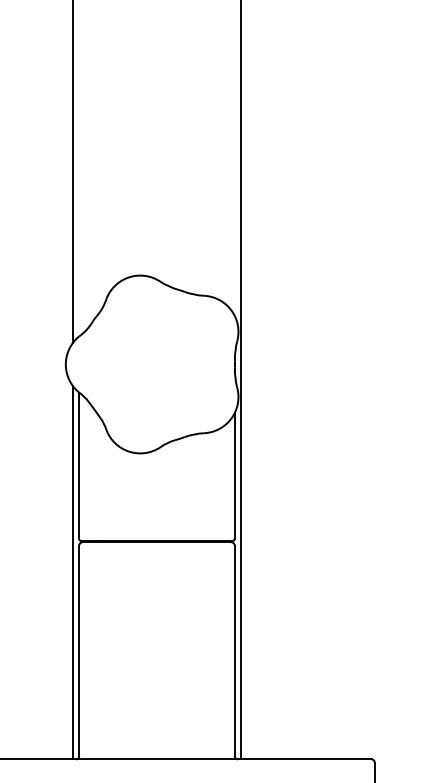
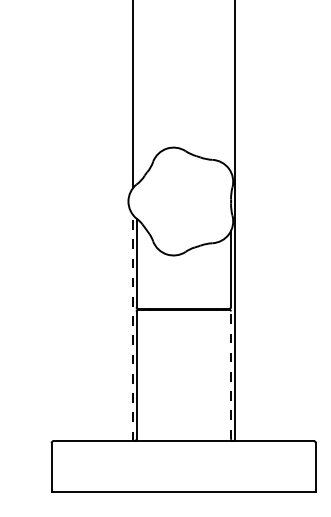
line: (72, 572) -> (132, 327), solid -> dashed
line: (233, 651) -> (230, 375), solid -> dashed

